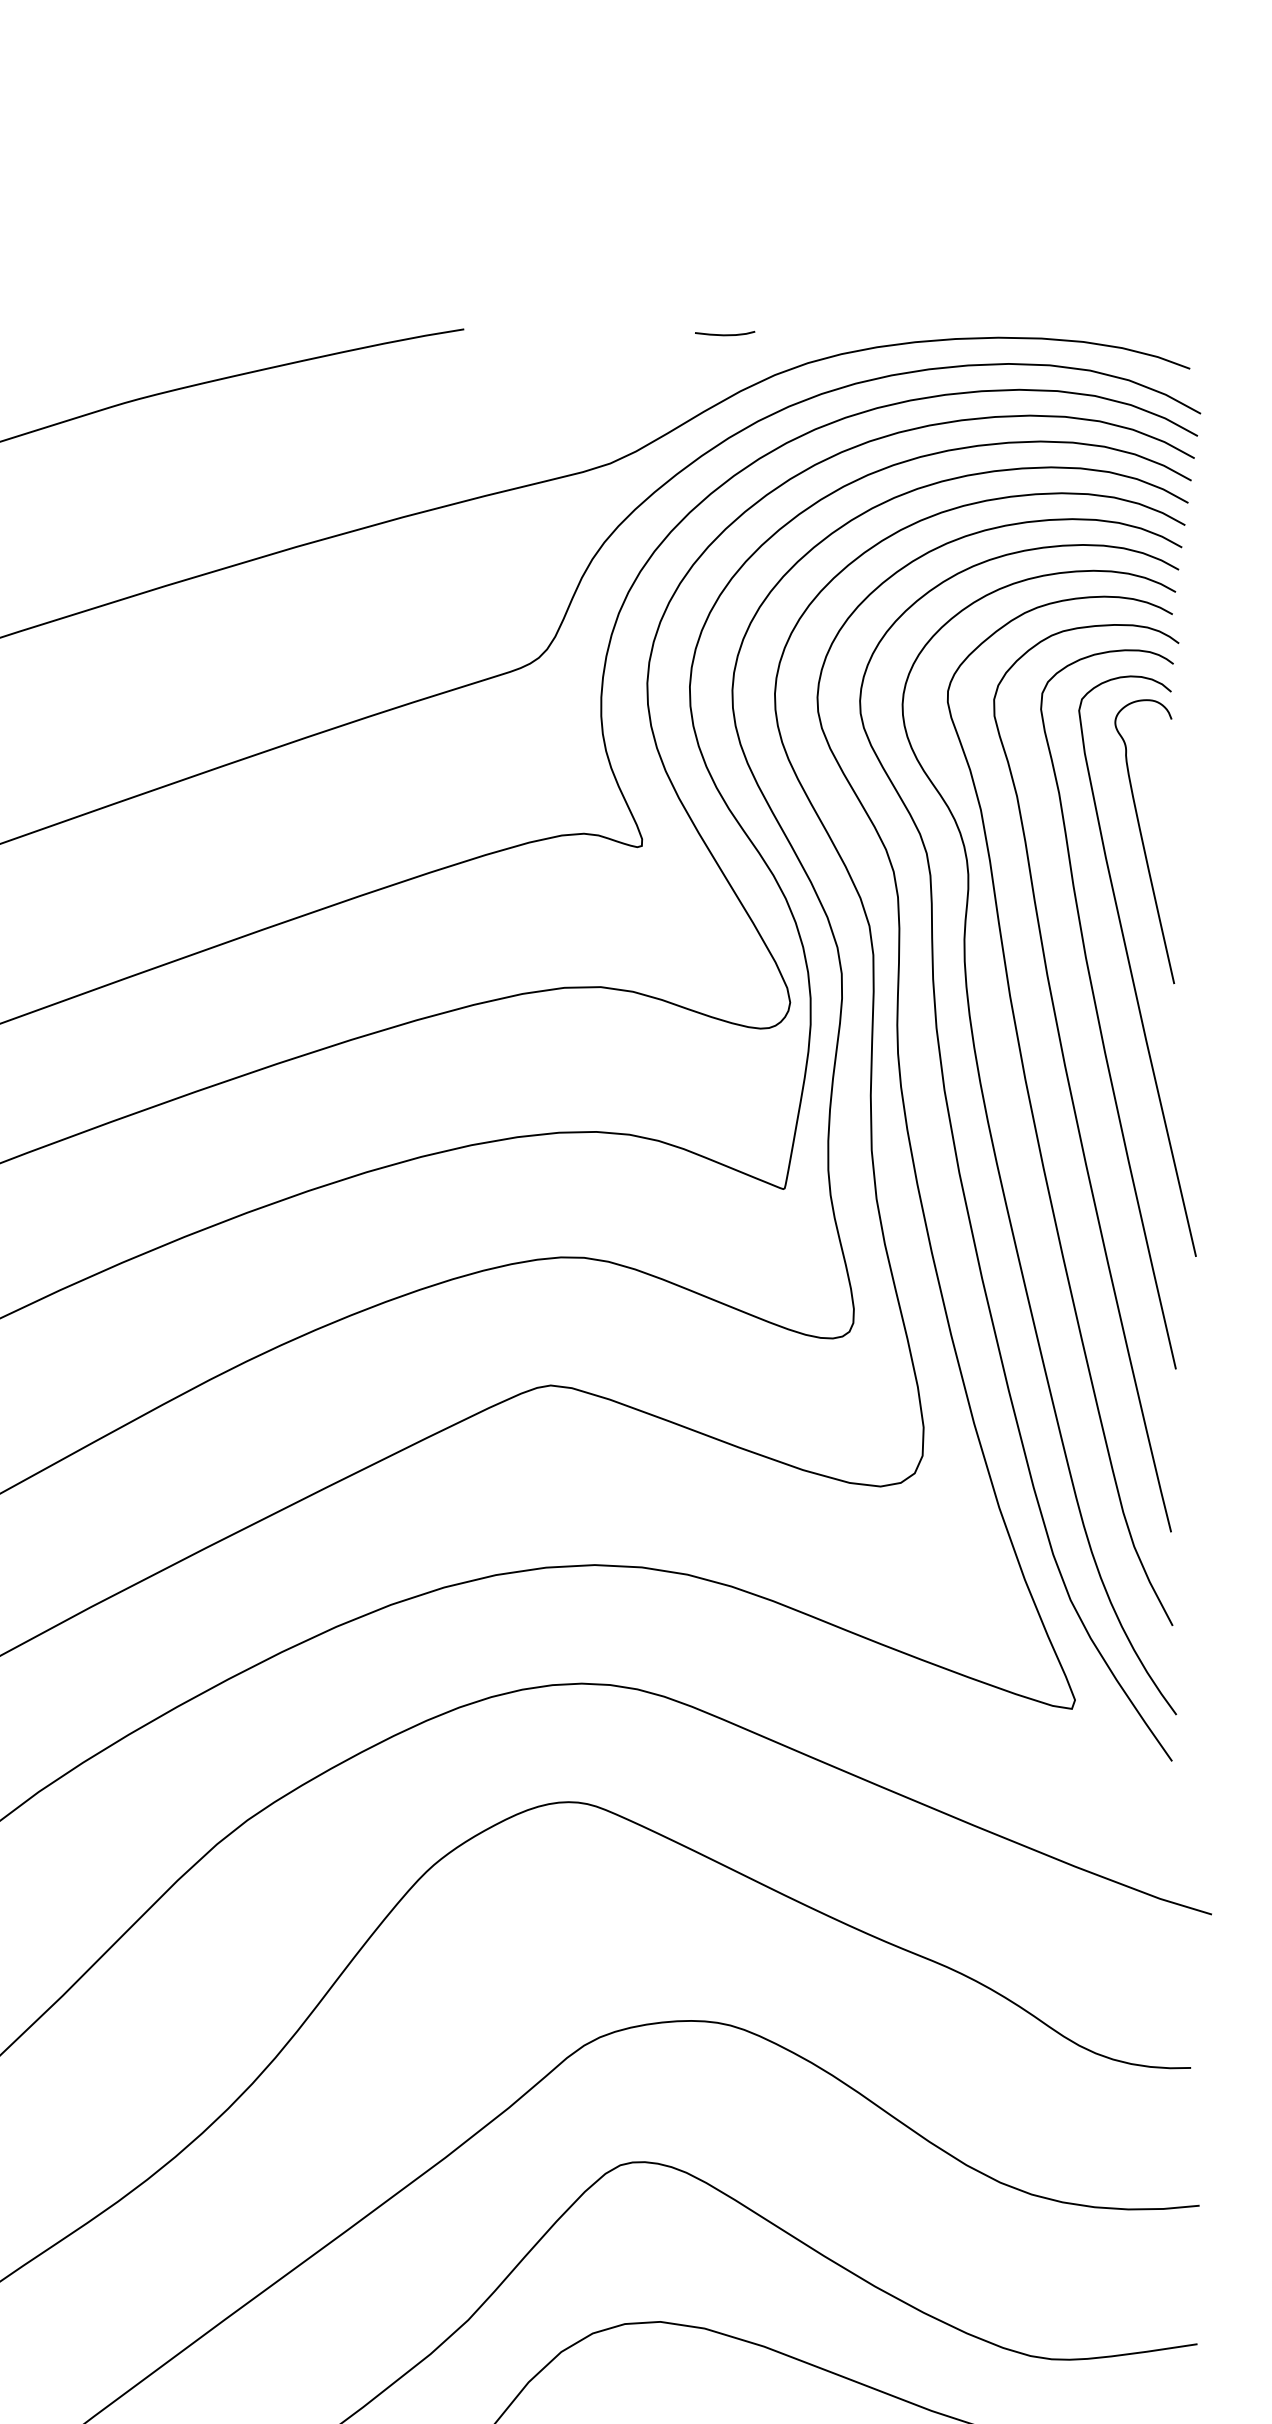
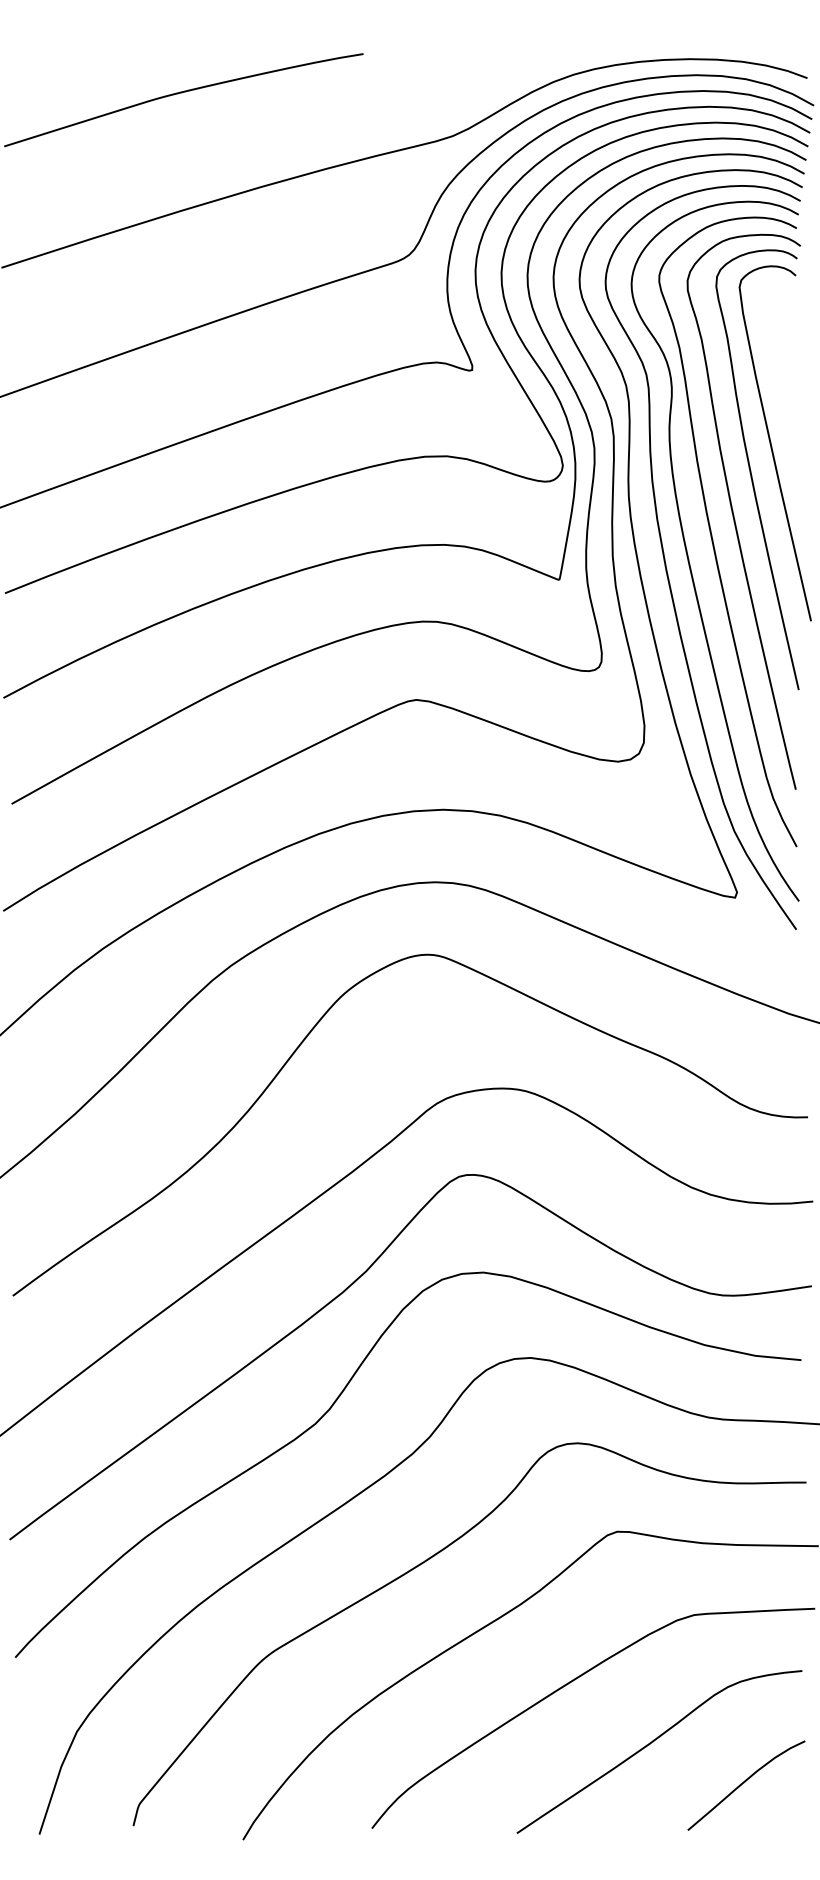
curve: (724, 333) -> (522, 56), removed
curve: (1144, 840) -> (779, 366), removed

